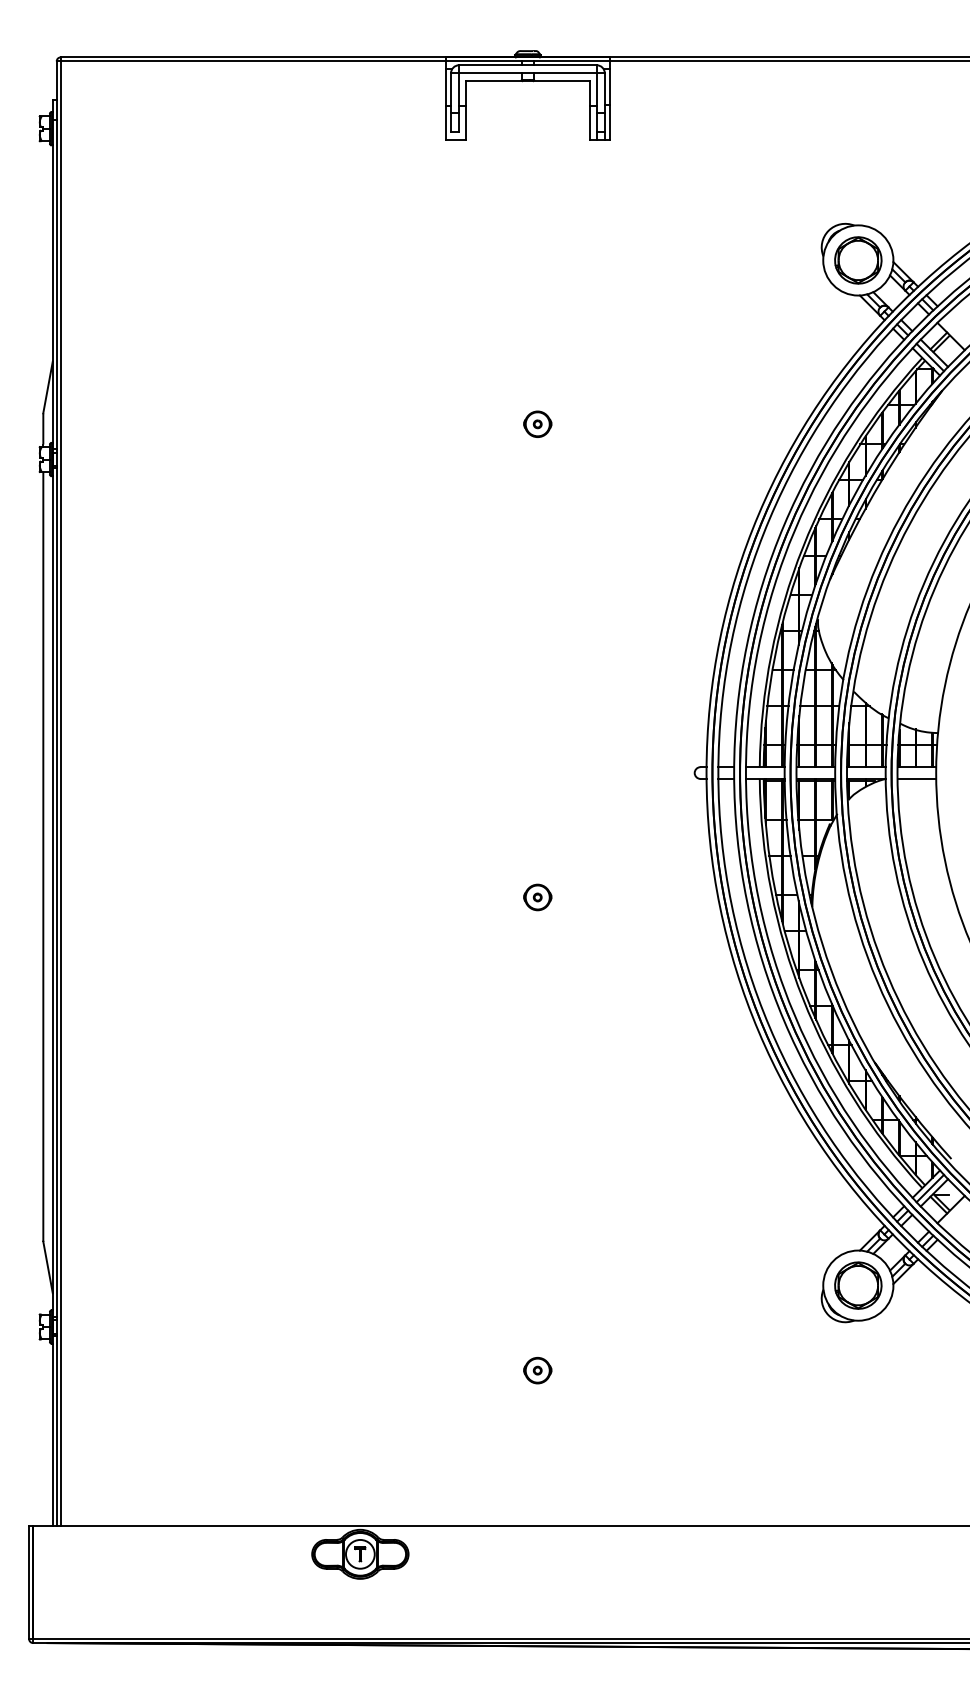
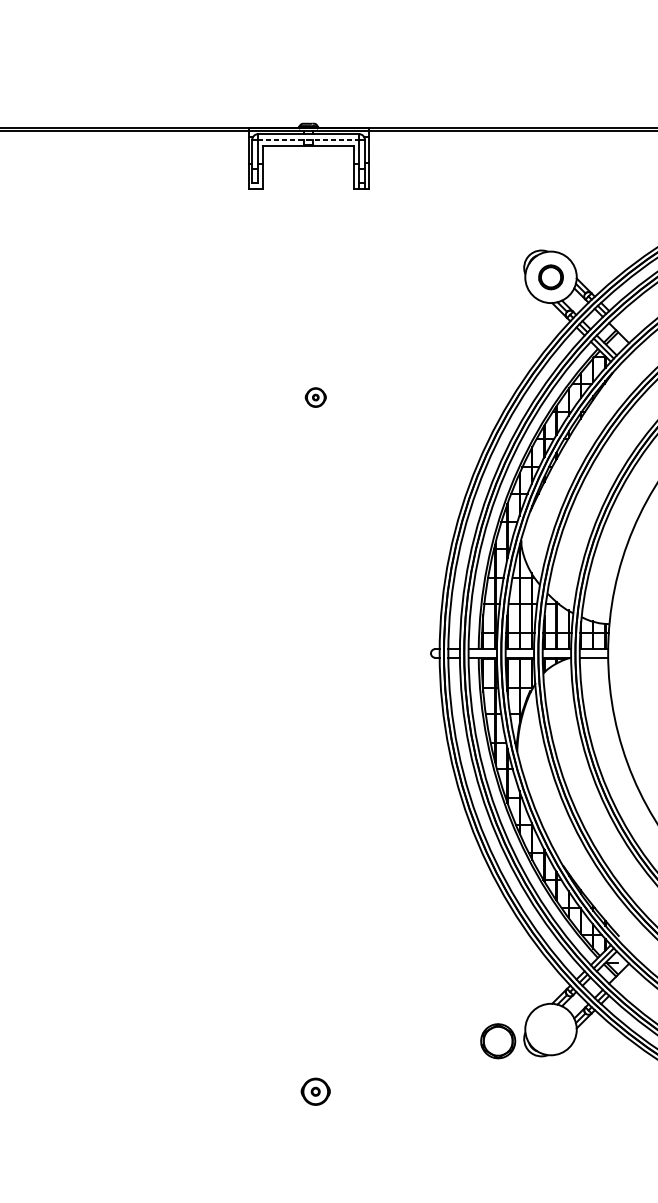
line: (527, 73) -> (308, 140), solid -> dashed
part: (858, 260) -> (551, 277), size x0.7
part: (537, 897) -> (315, 744), removed
part: (858, 1285) -> (498, 1041), moved
part: (537, 1370) -> (315, 1091), size x1.4

